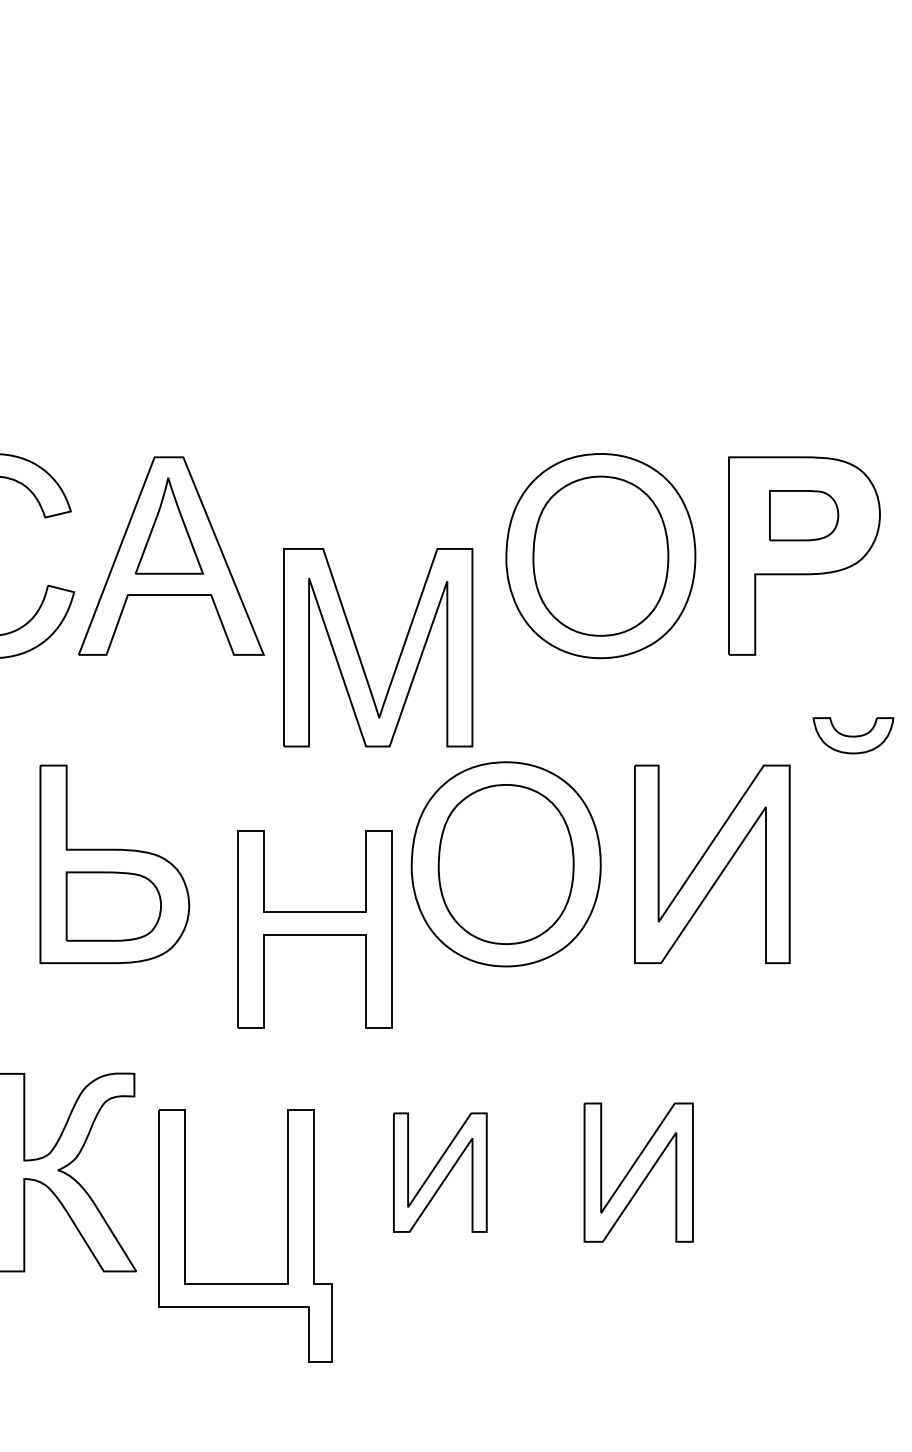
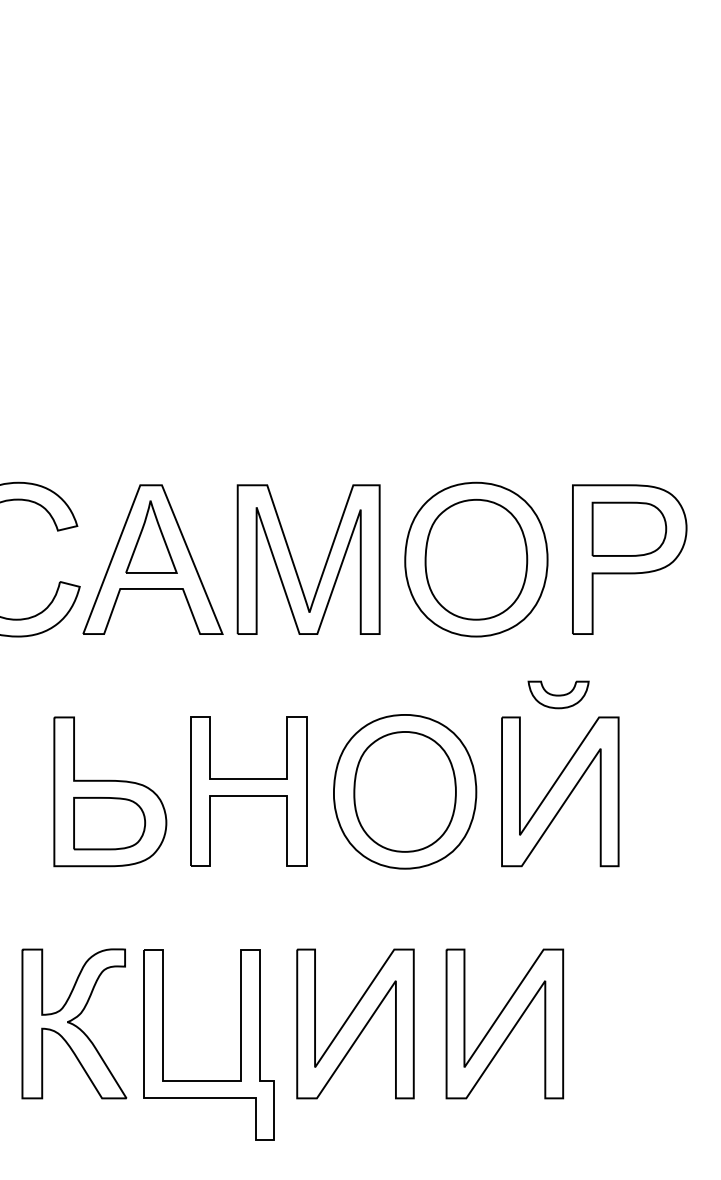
part: (804, 514) -> (629, 528), size x1.43
part: (359, 652) -> (294, 563), moved
part: (853, 735) -> (558, 694), moved
part: (314, 929) -> (248, 791), moved
part: (440, 1172) -> (355, 1023), size x1.67
part: (638, 1172) -> (504, 1023), size x1.43
part: (287, 1235) -> (240, 1044), moved

